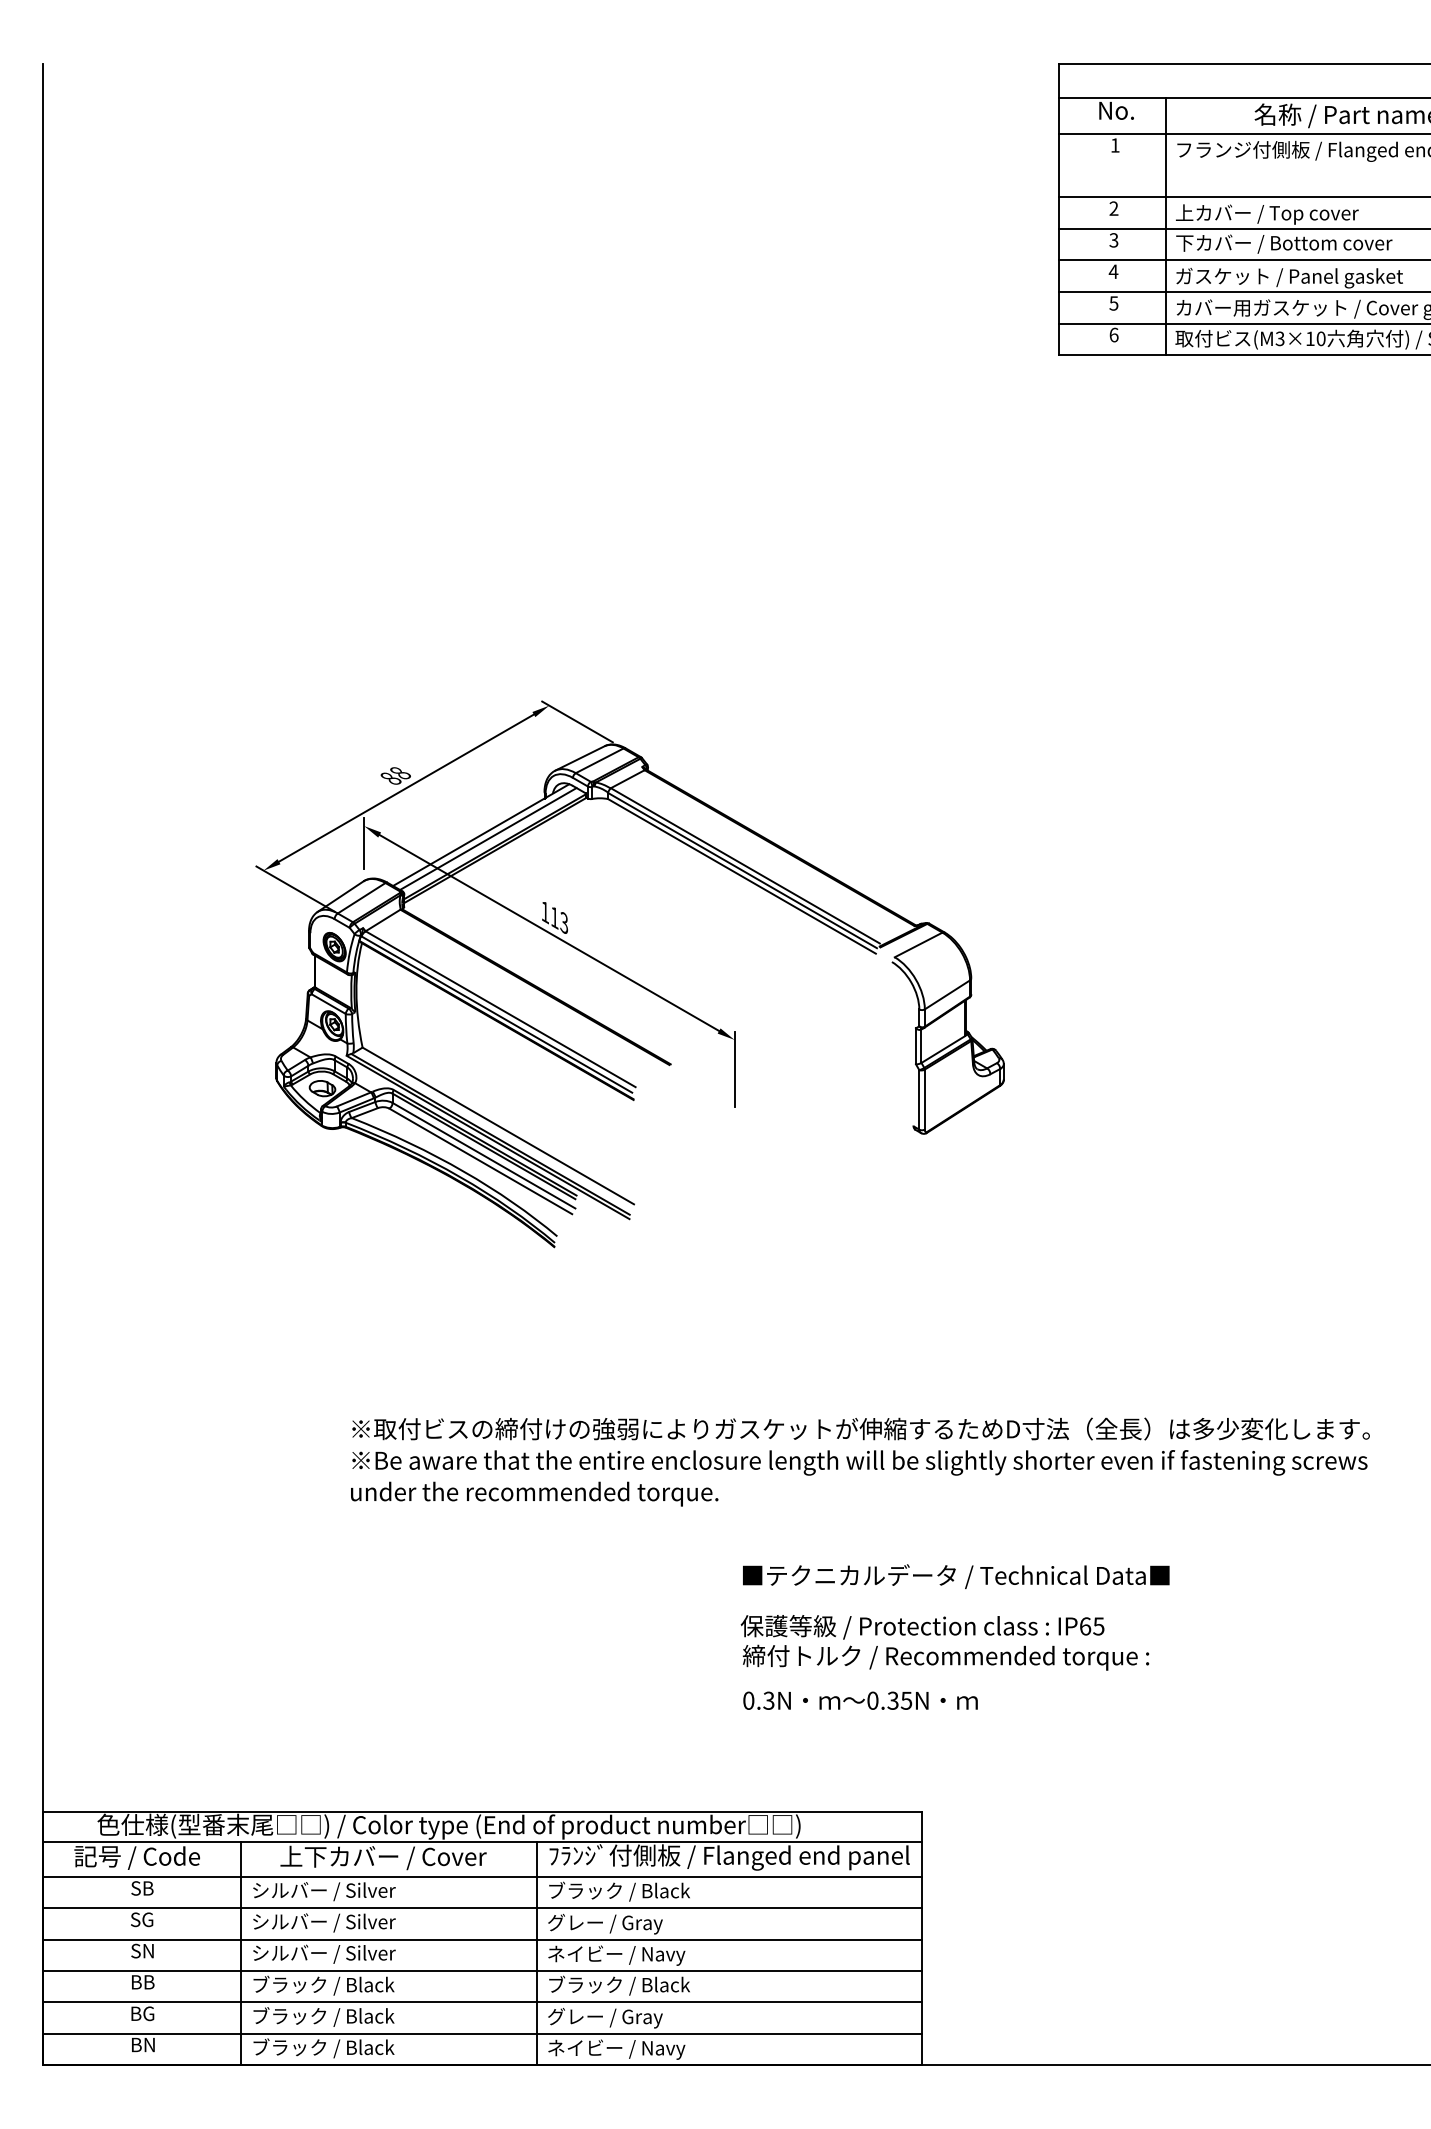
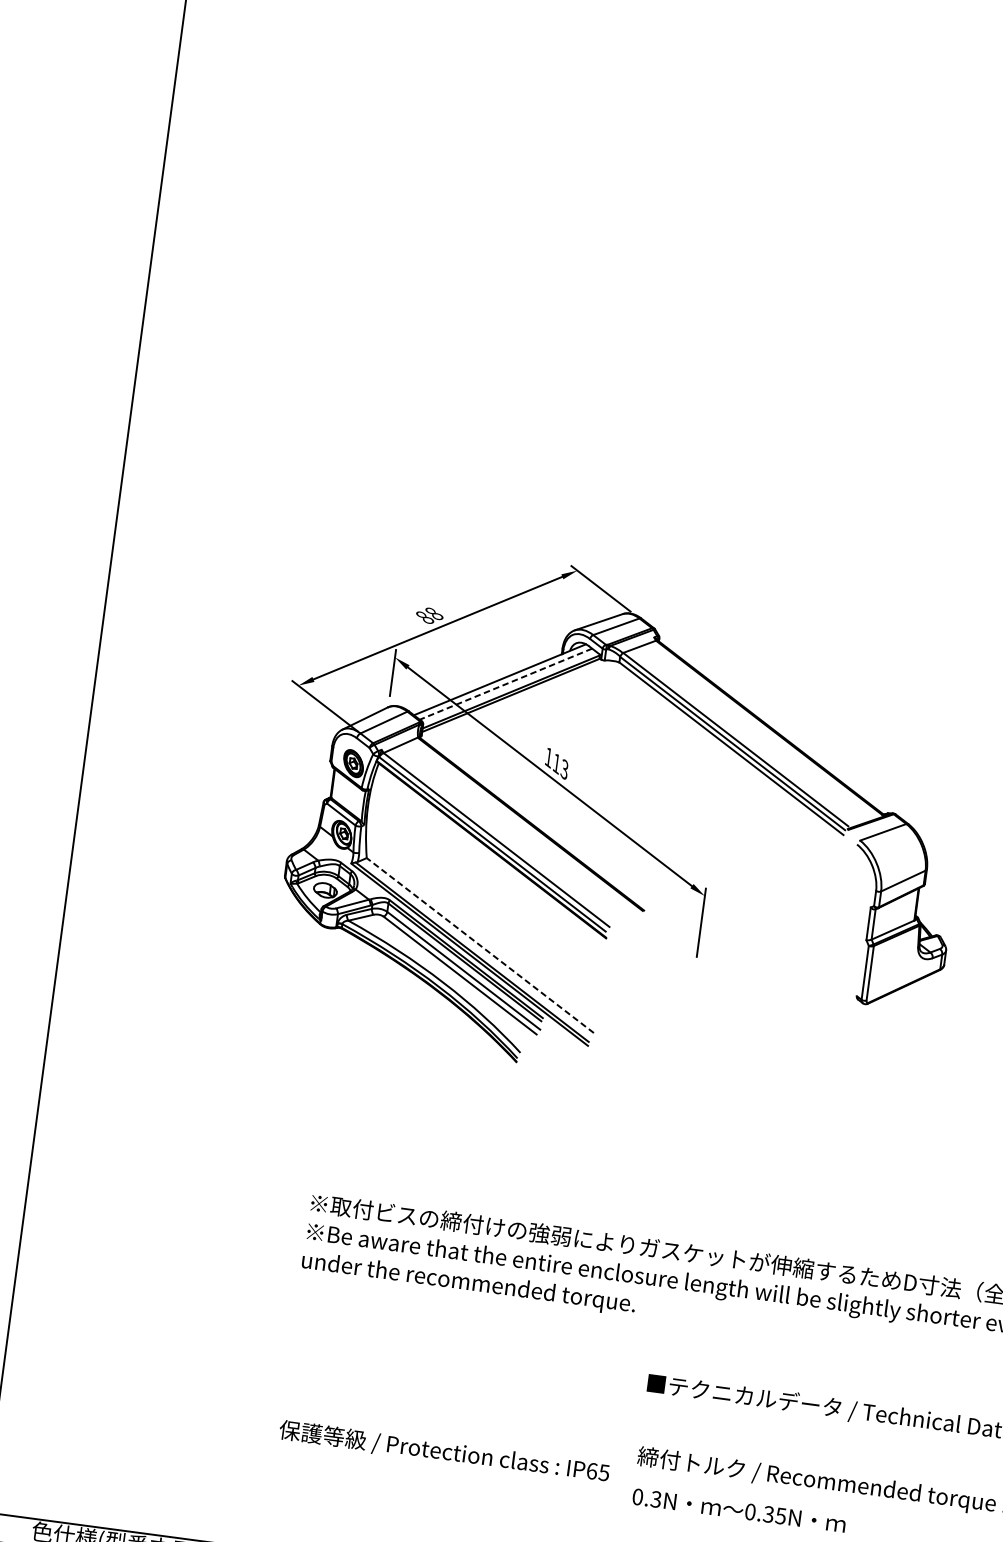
line: (488, 839) -> (506, 684), solid -> dashed
line: (498, 1125) -> (480, 945), solid -> dashed
text: (922, 1627) -> (444, 1452), moved

